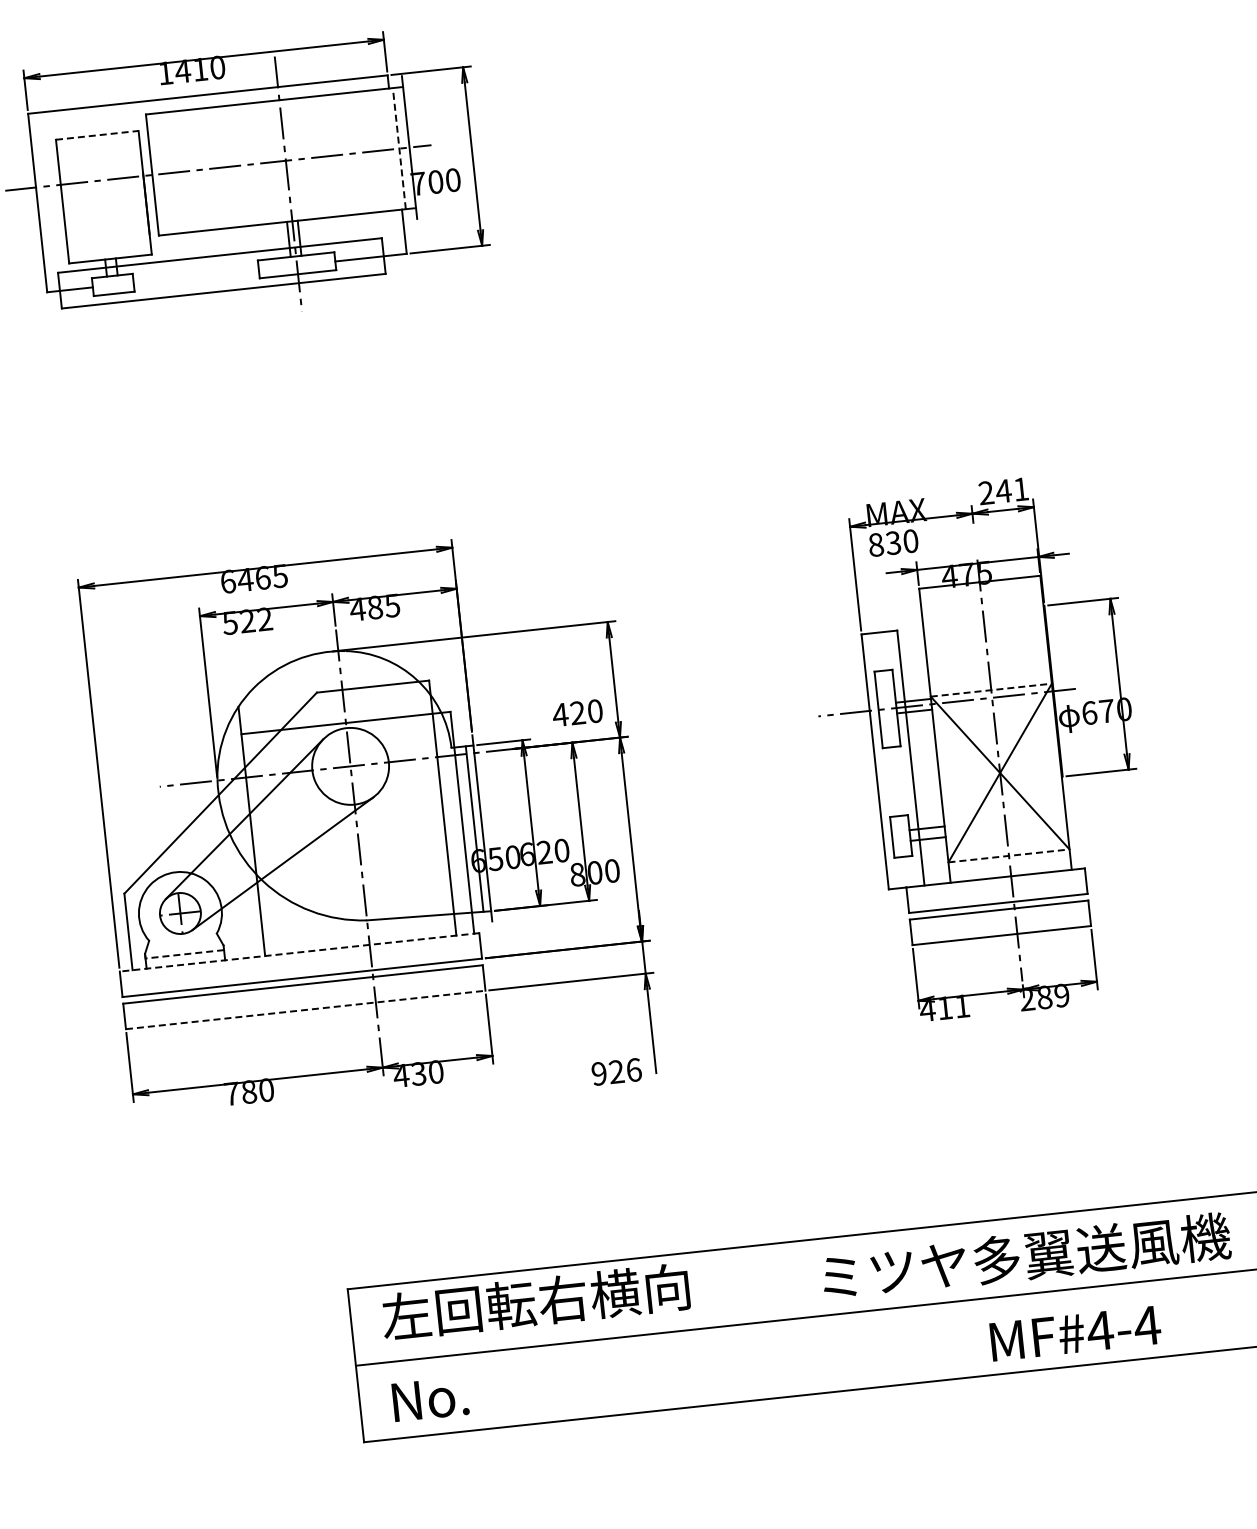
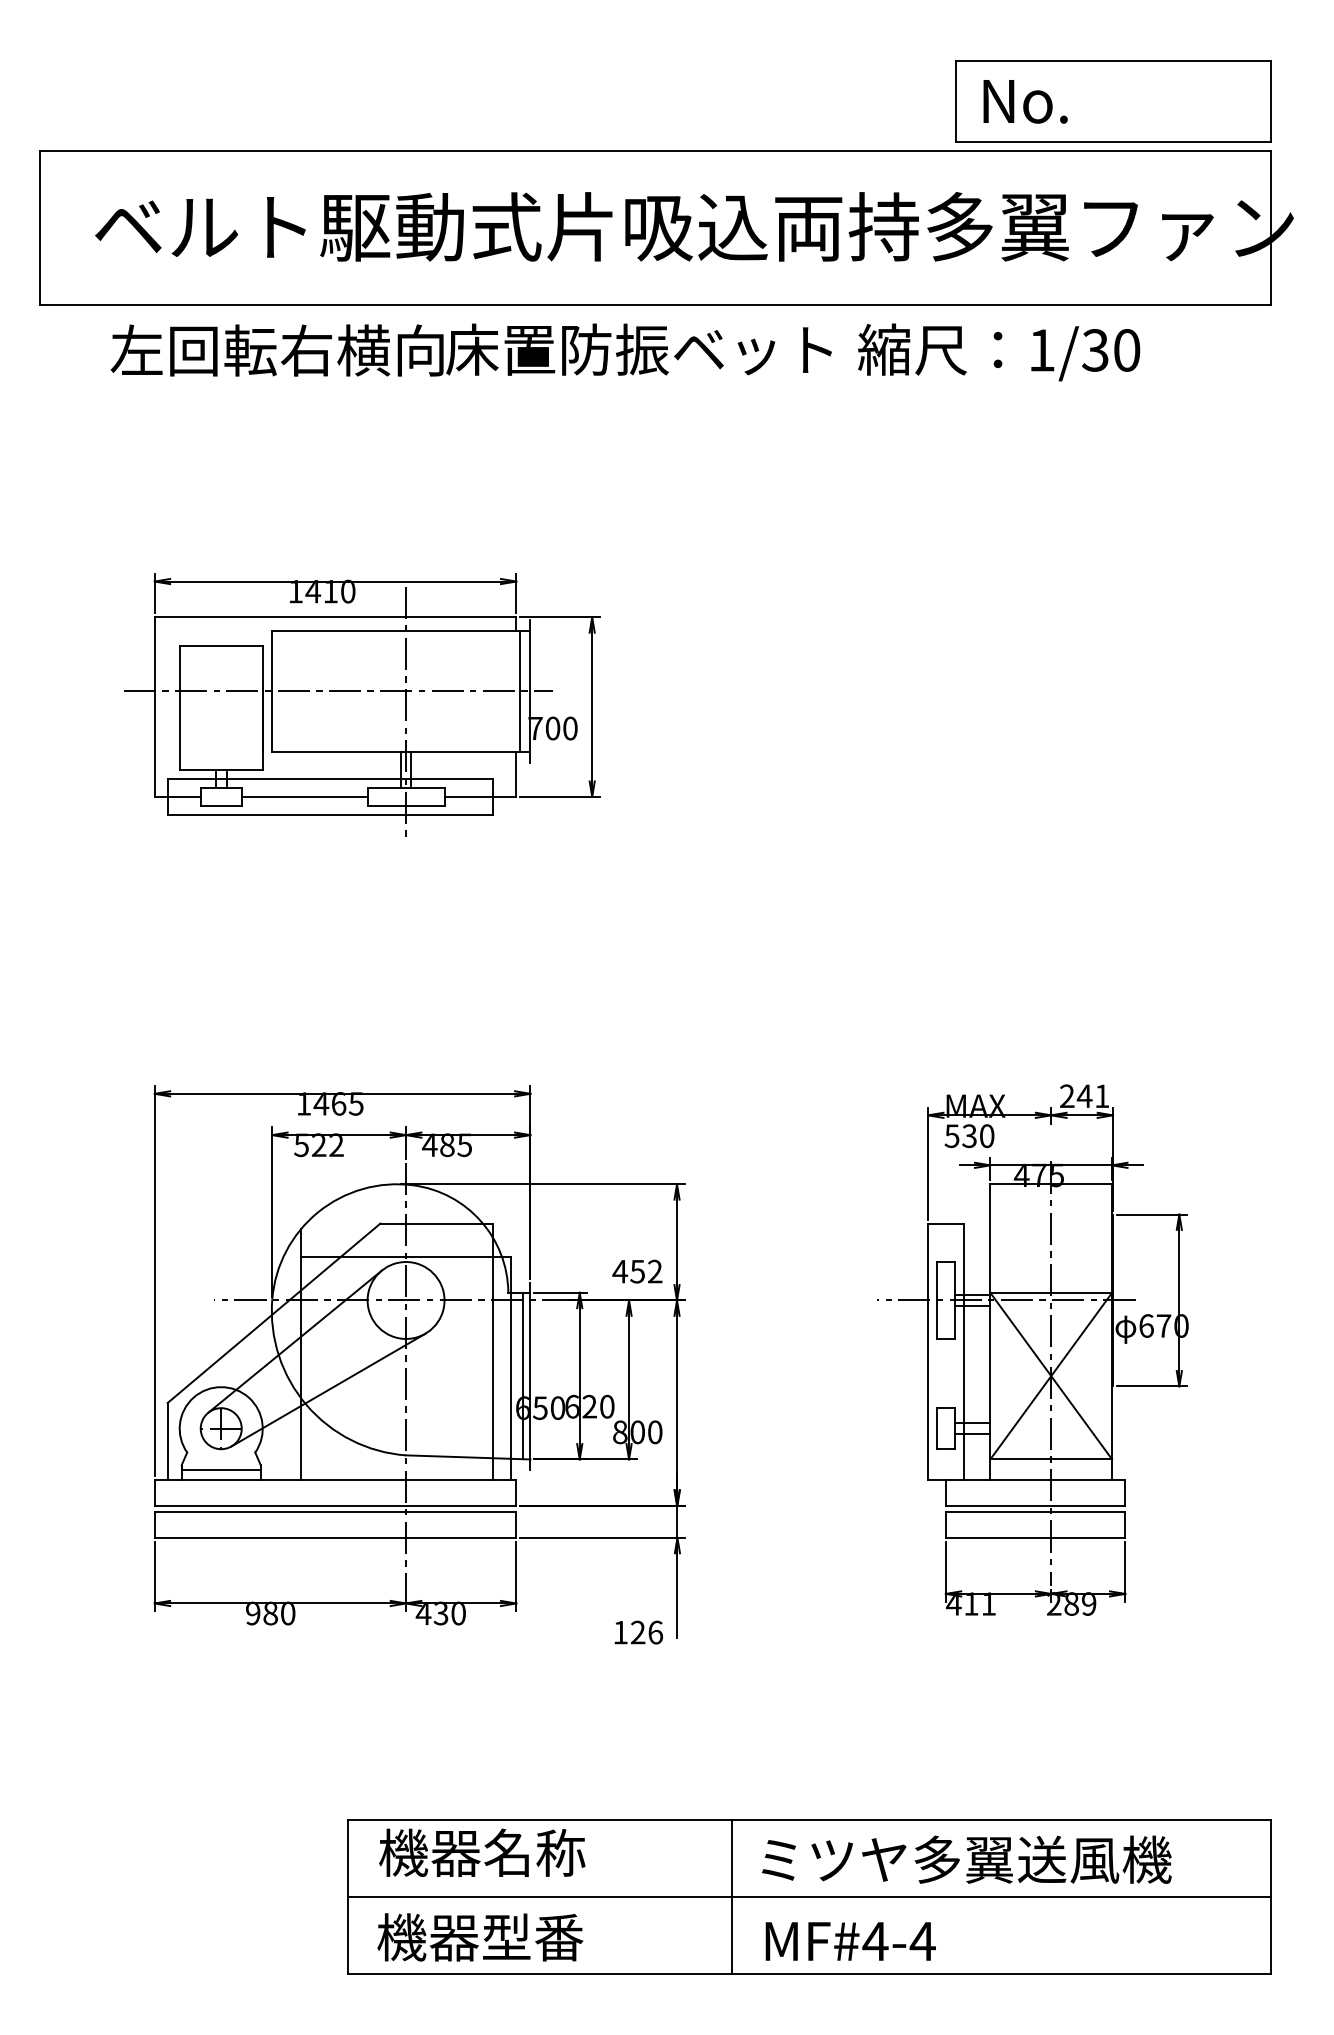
line: (97, 135) -> (221, 646), dashed -> solid
line: (399, 148) -> (520, 691), dashed -> solid
line: (196, 276) -> (304, 796), added
text: (875, 544) -> (951, 1135), 830 -> 530
text: (228, 581) -> (304, 1103), 6465 -> 1465
line: (991, 689) -> (1051, 1292), dashed -> solid
text: (586, 712) -> (646, 1271), 420 -> 452
line: (1009, 855) -> (1051, 1459), dashed -> solid
line: (299, 951) -> (335, 1479), dashed -> solid
line: (184, 954) -> (220, 1469), dashed -> solid
line: (305, 1009) -> (335, 1537), dashed -> solid
text: (599, 1073) -> (620, 1632), 926 -> 126
text: (232, 1093) -> (253, 1613), 780 -> 980
text: (1025, 1256) -> (966, 1859), moved
text: (535, 1301) -> (533, 1852), 左回転右横向 -> 機器名称
line: (738, 1324) -> (732, 1896), added
text: (1075, 1333) -> (850, 1941), moved
text: (492, 1391) -> (480, 1937), No. -> 機器型番

